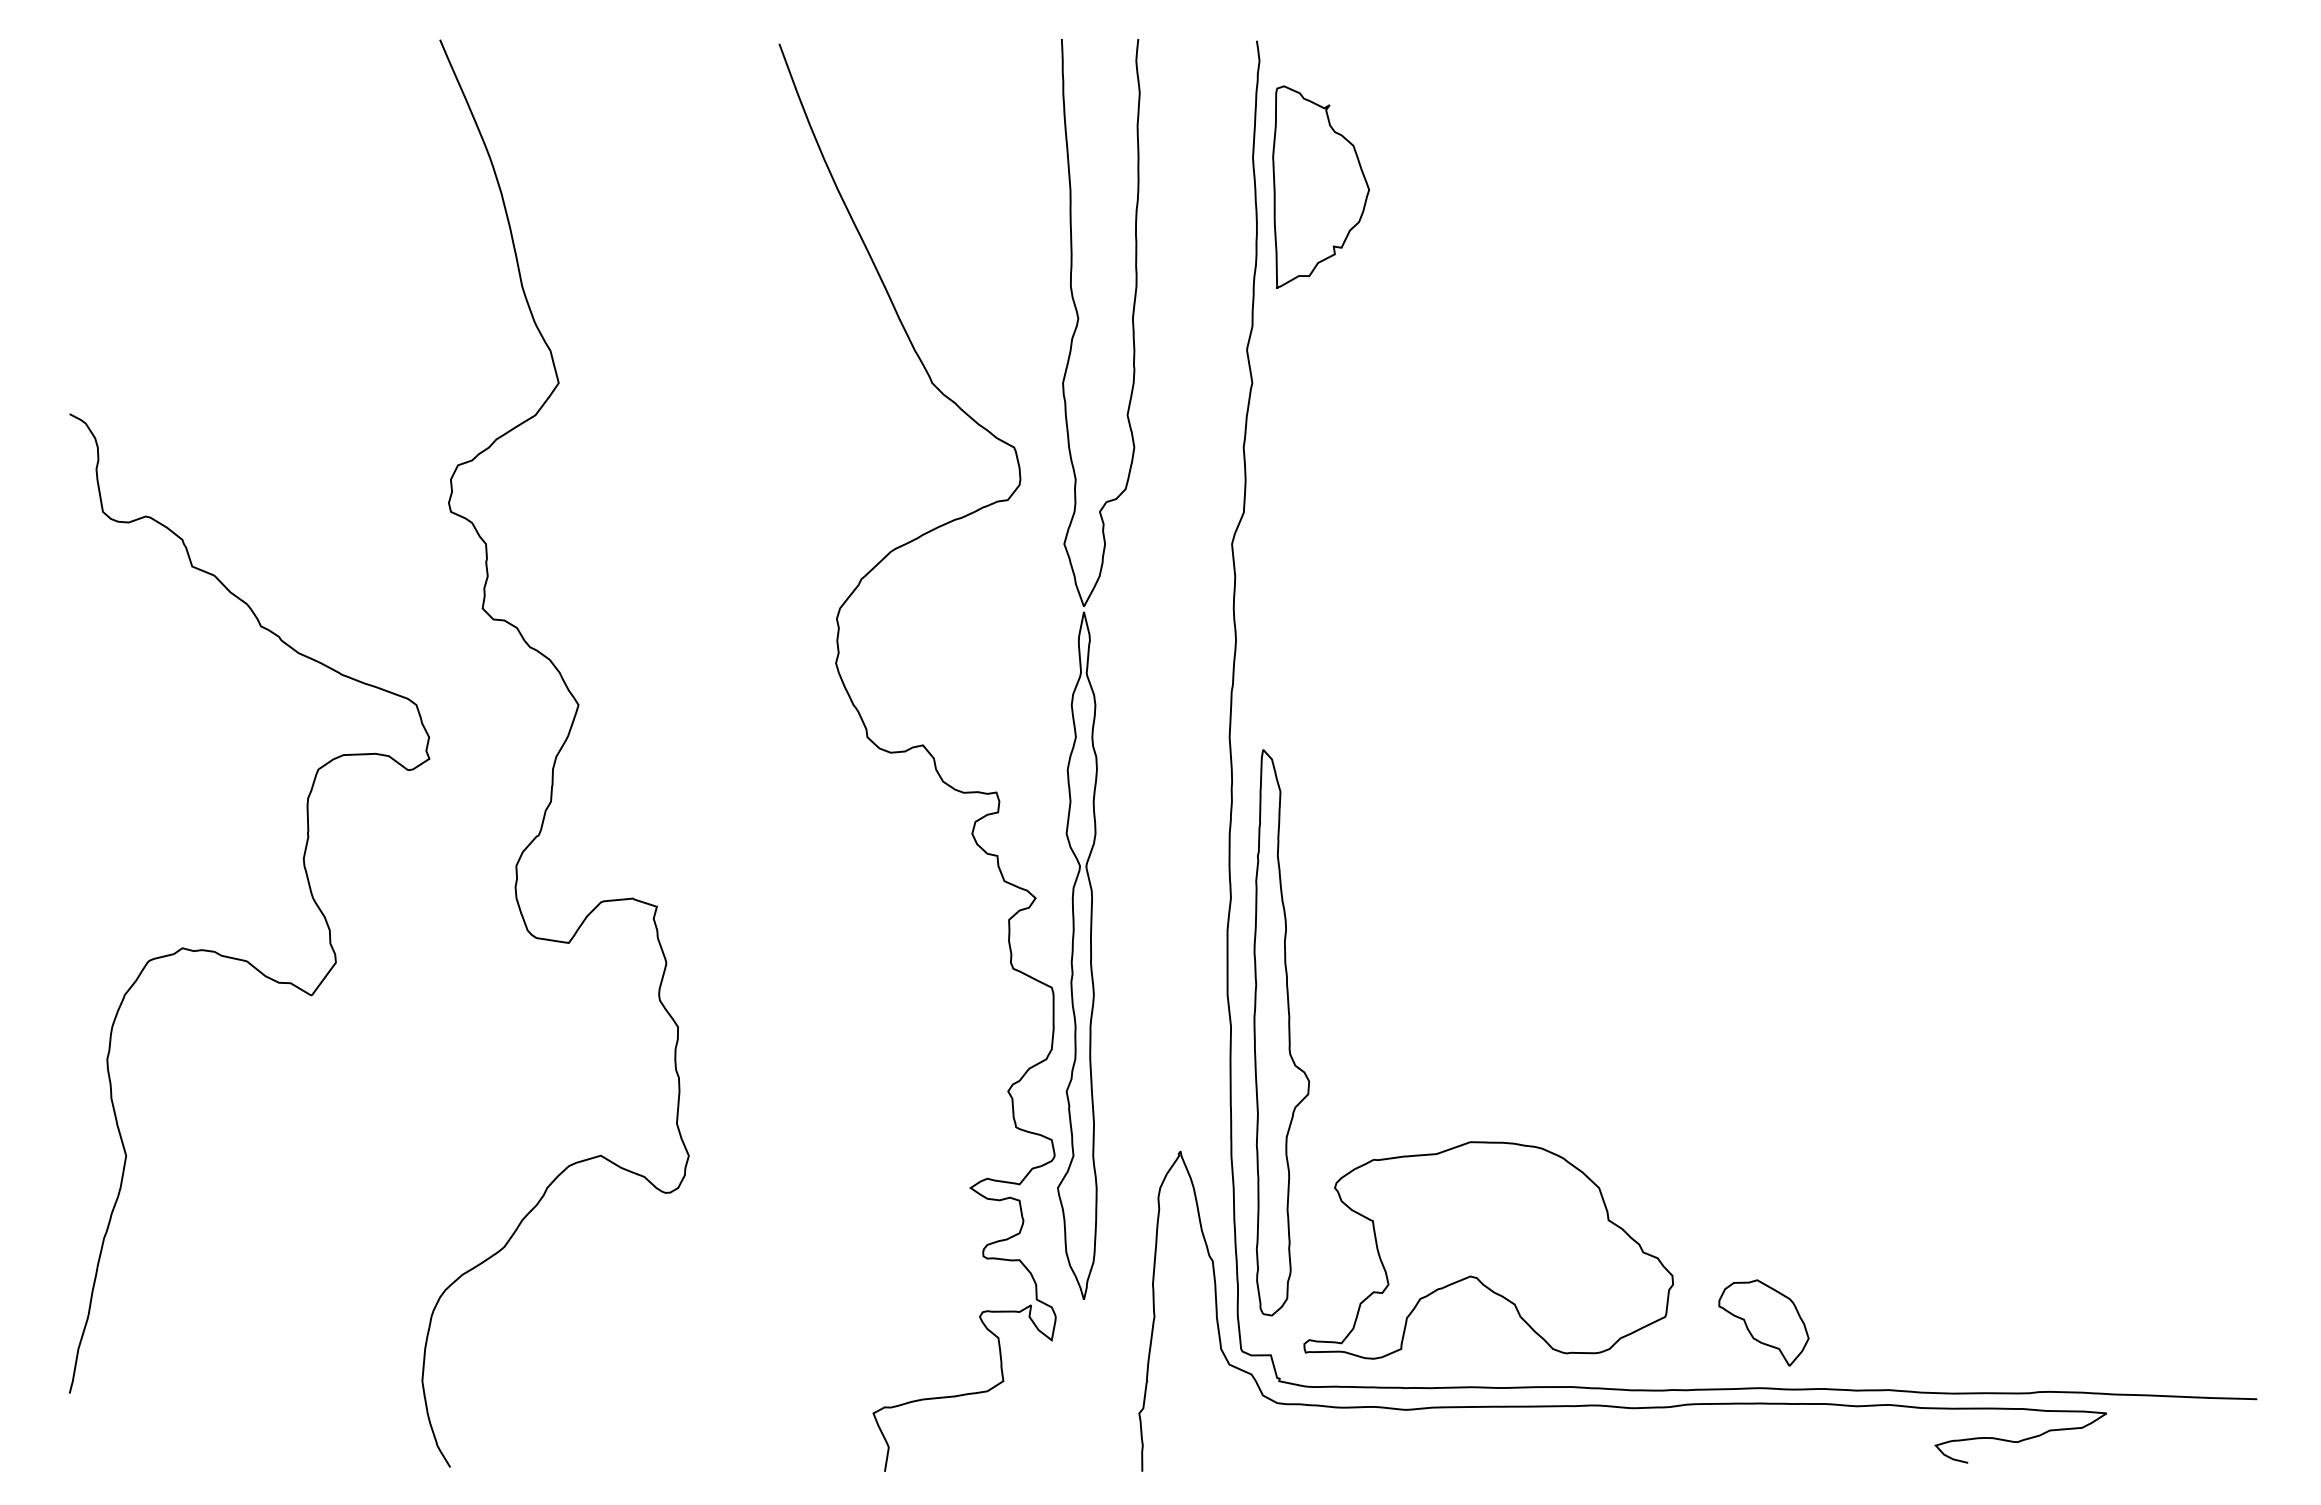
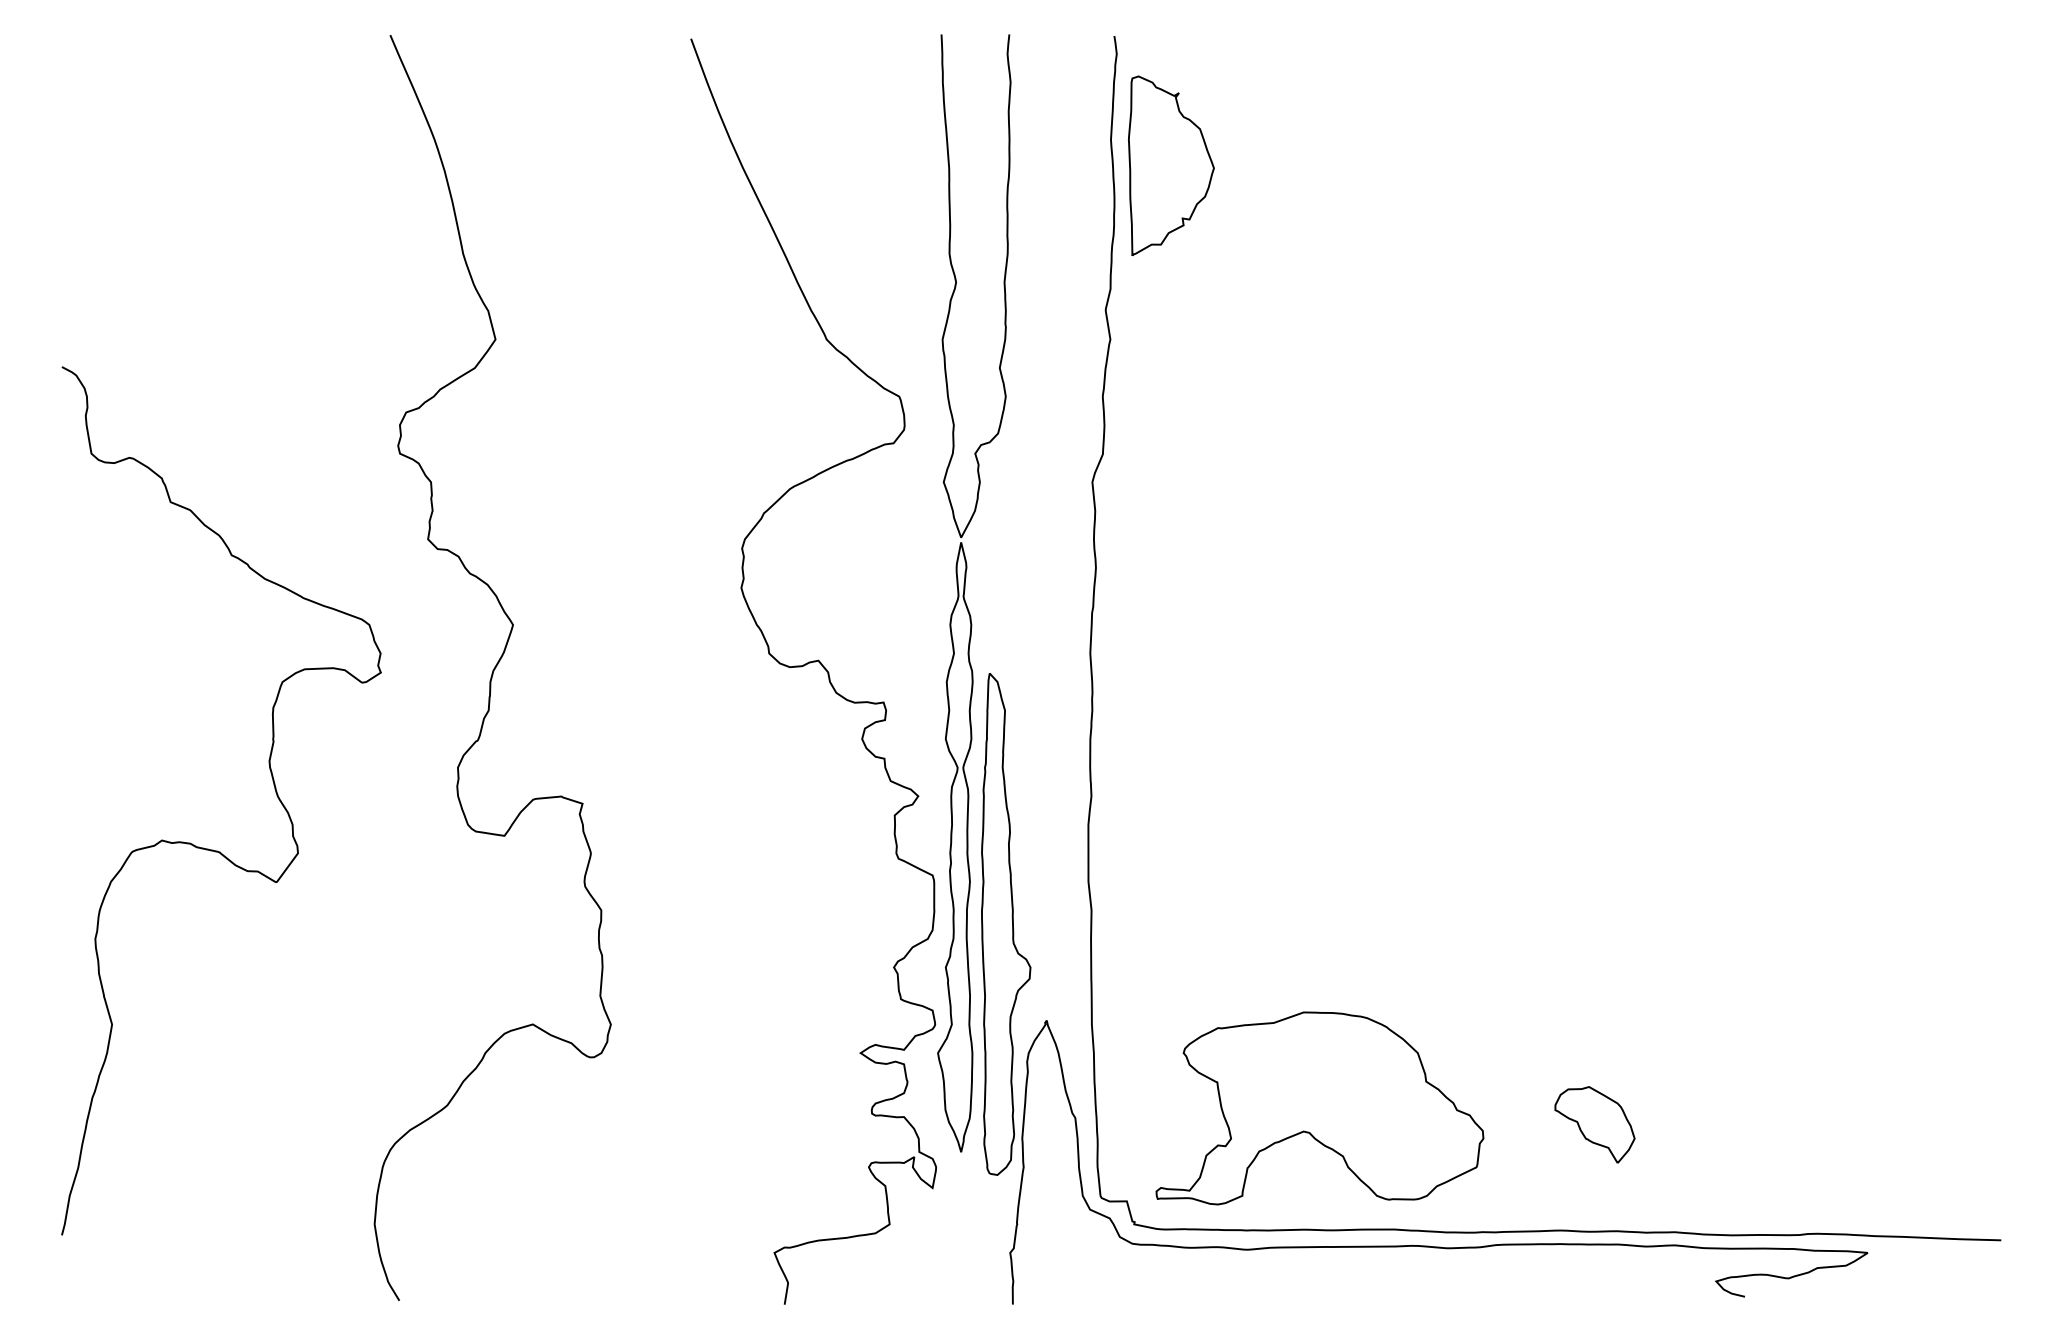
part: (1281, 1032) -> (1005, 924), moved
part: (1763, 1322) -> (1594, 1124), moved

